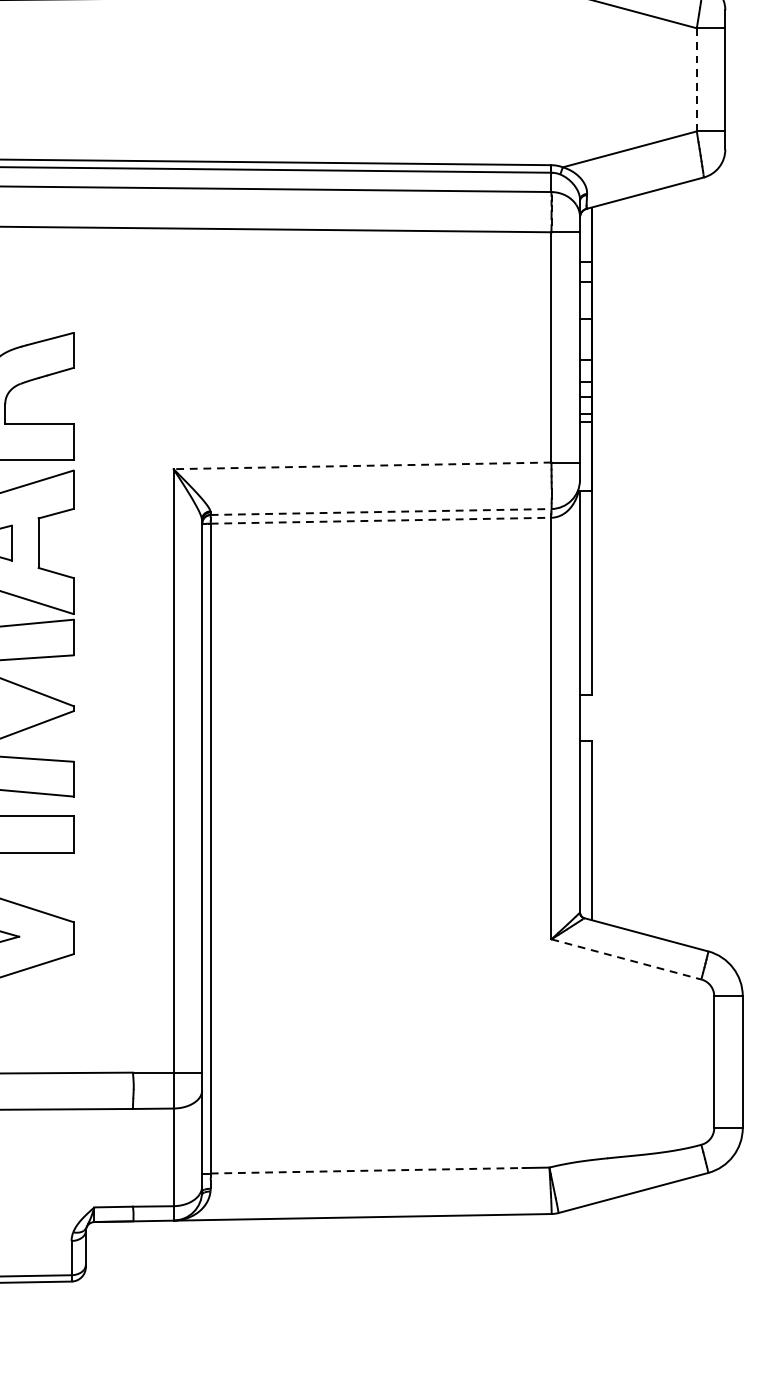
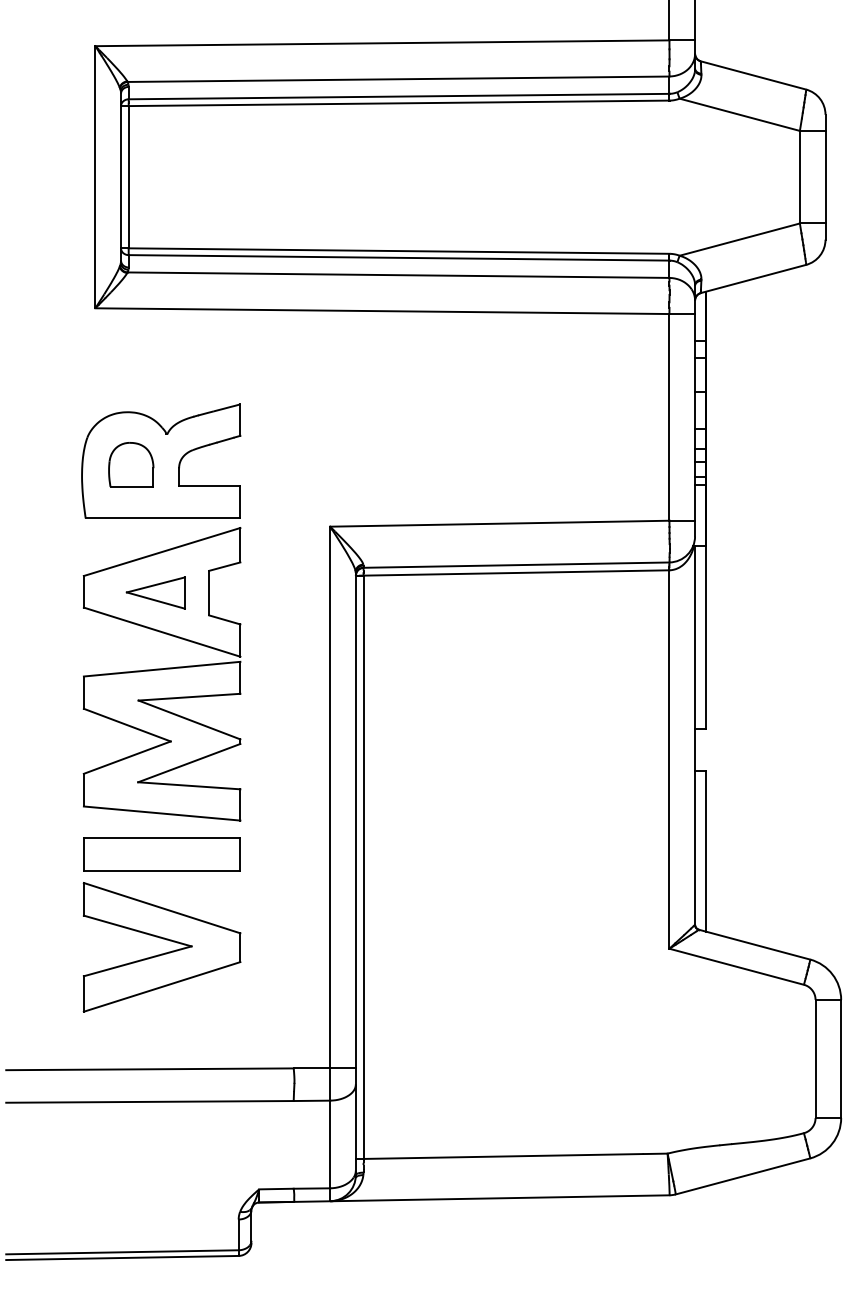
line: (696, 80) -> (799, 177), dashed -> solid
line: (362, 465) -> (499, 523), dashed -> solid
line: (381, 512) -> (516, 565), dashed -> solid
line: (381, 520) -> (516, 572), dashed -> solid
line: (626, 959) -> (736, 966), dashed -> solid
line: (366, 1170) -> (503, 1156), dashed -> solid

